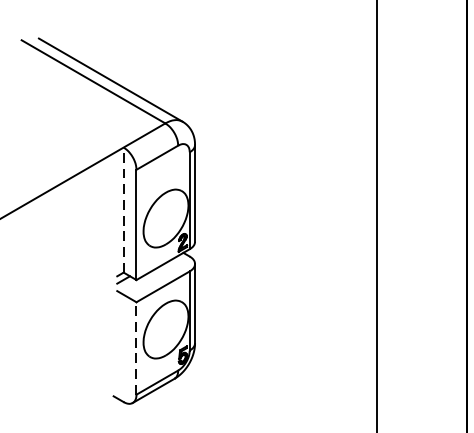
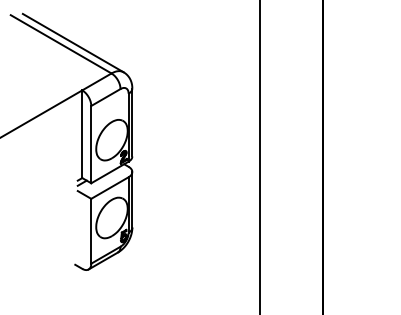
line: (123, 210) -> (82, 134), dashed -> solid
line: (136, 347) -> (91, 230), dashed -> solid

